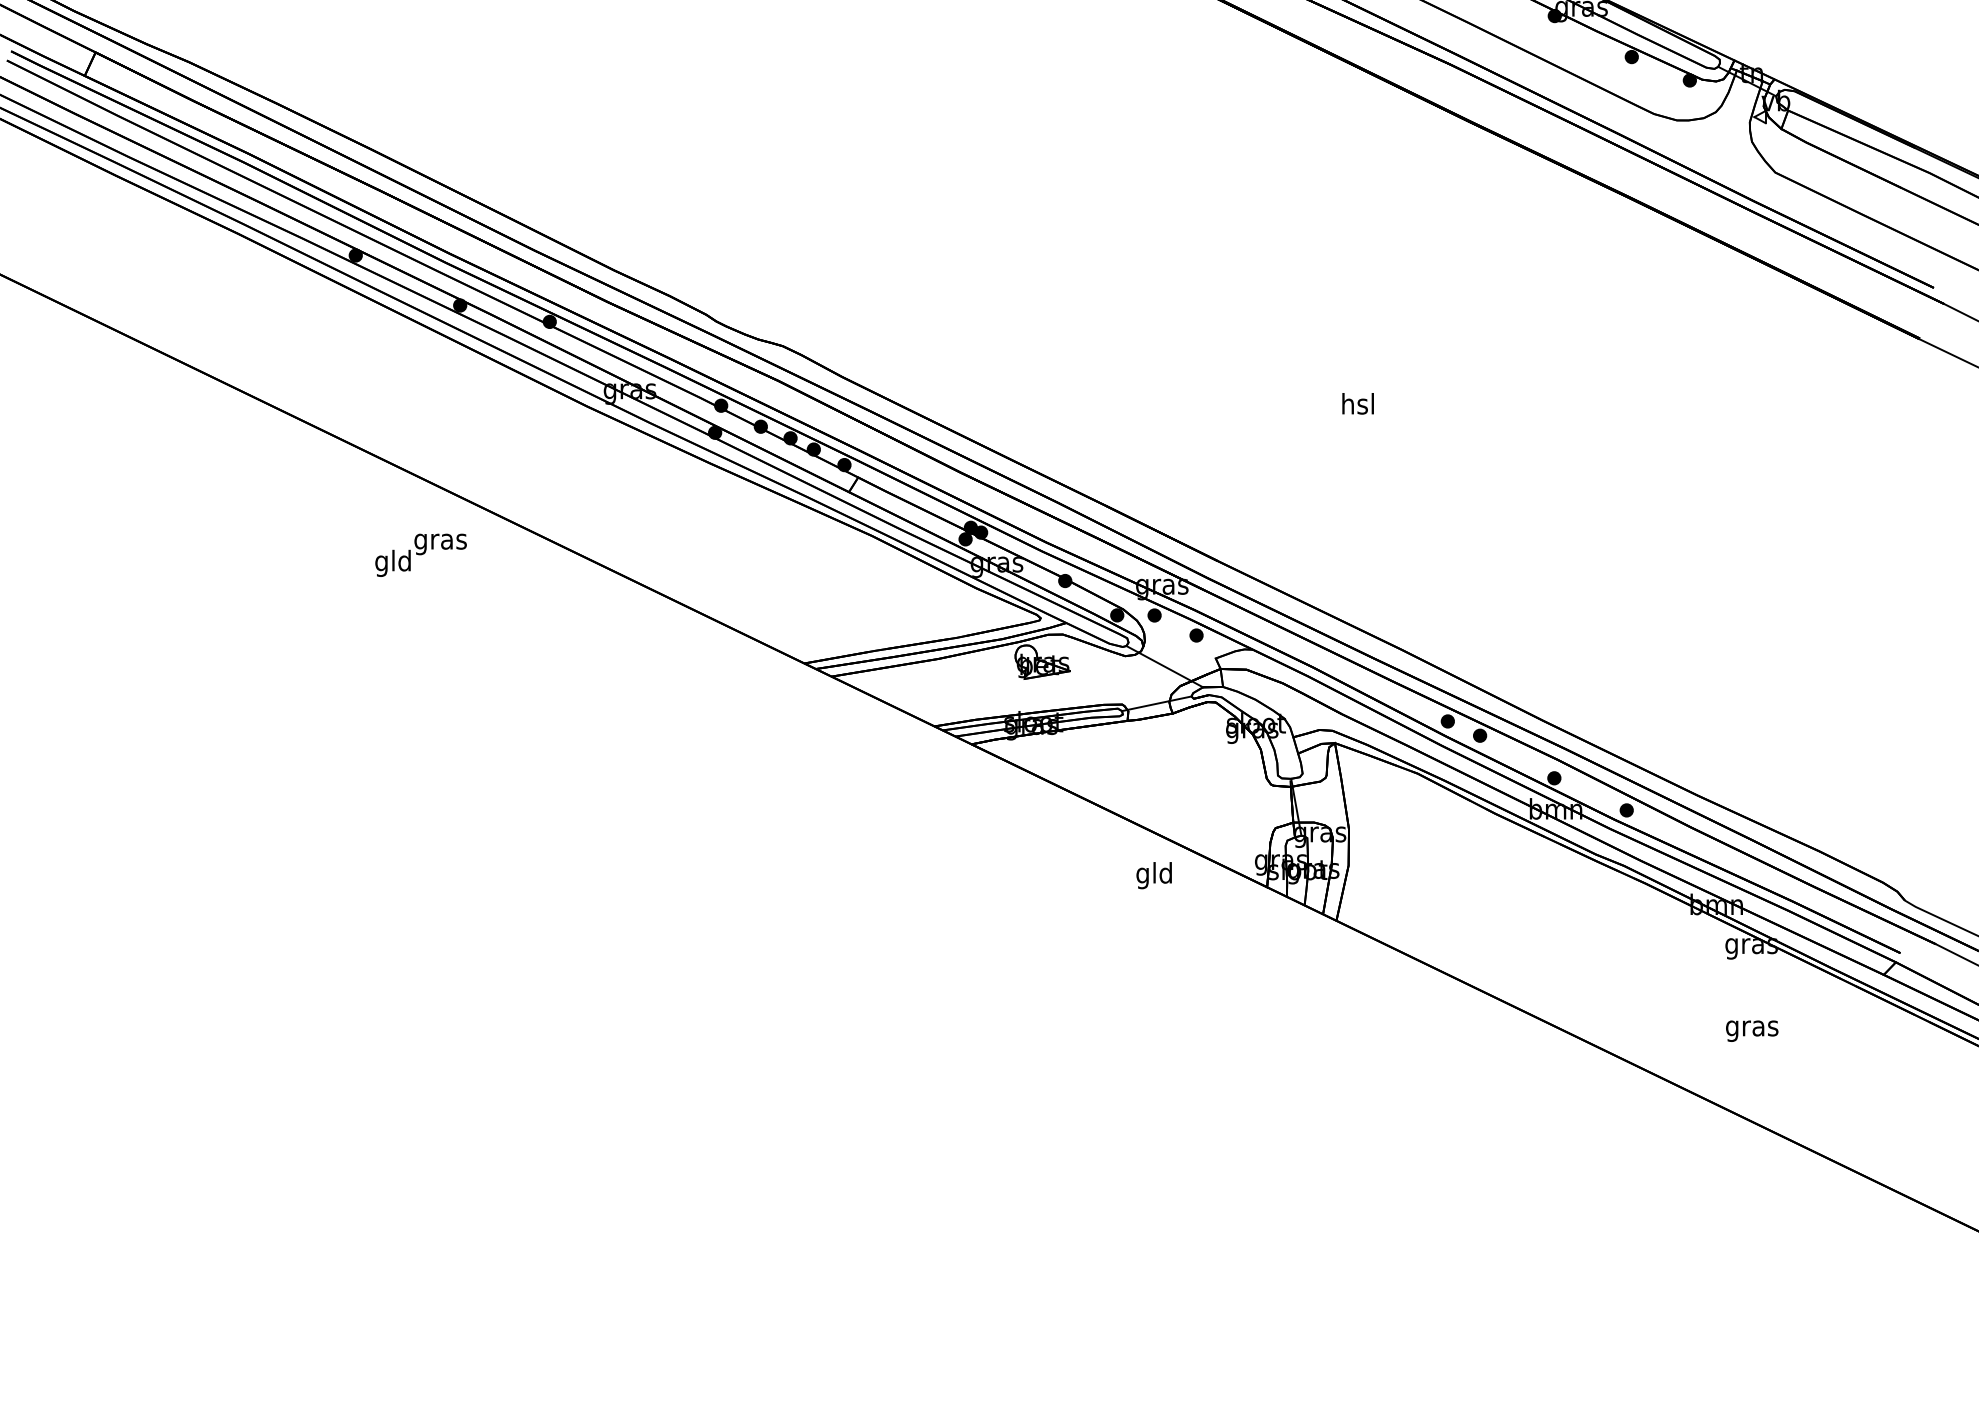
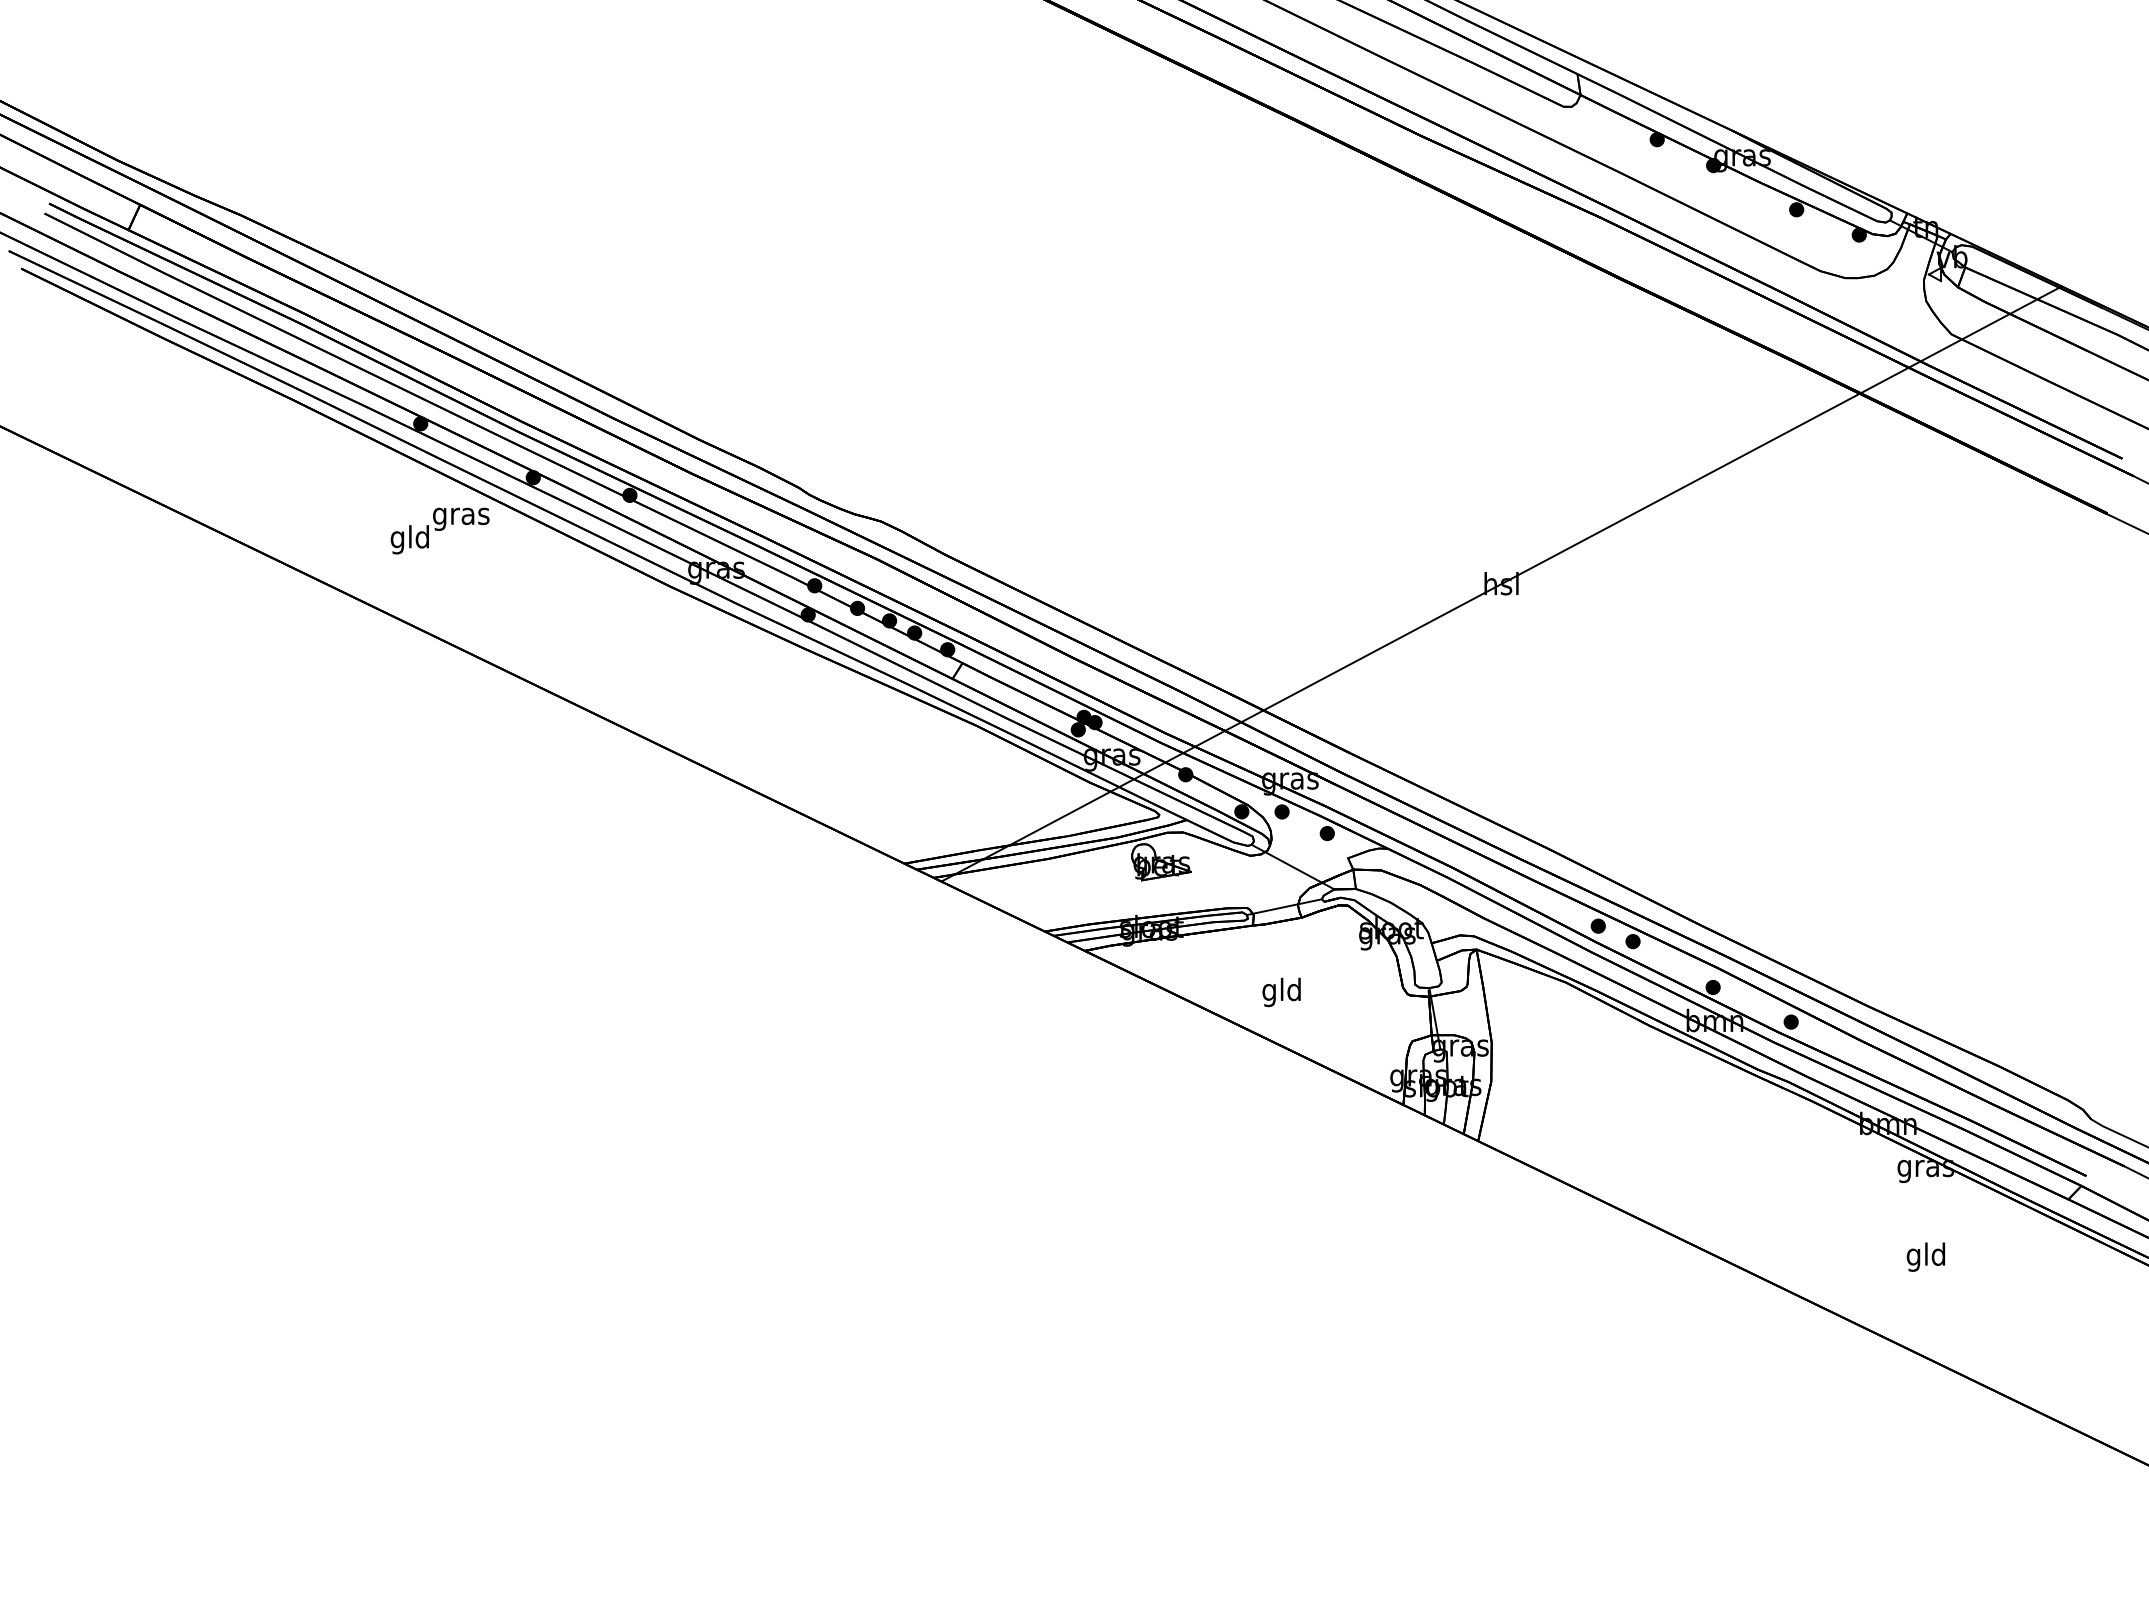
line: (1358, 403) -> (1501, 583), added
text: (420, 554) -> (439, 530), moved
text: (1154, 875) -> (1281, 992), moved
text: (1752, 1027) -> (1926, 1256), gras -> gld

